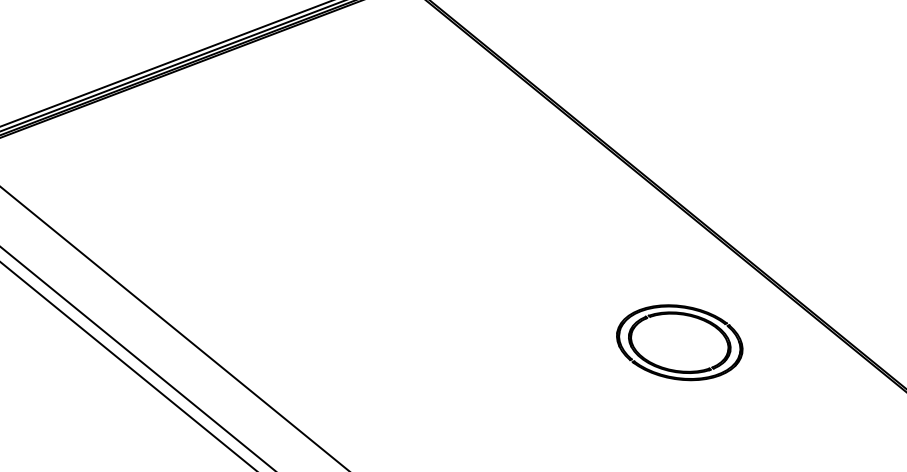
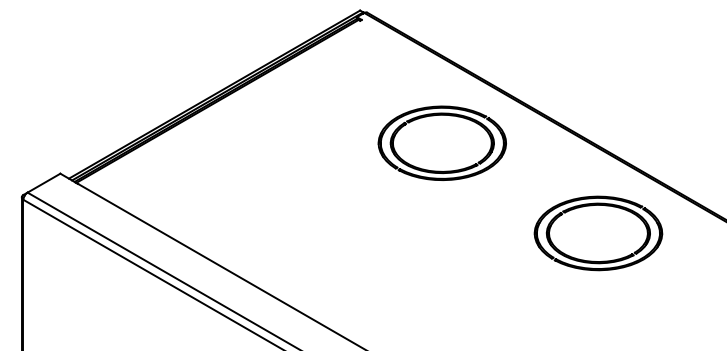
part: (480, 179) -> (441, 142), added
part: (679, 342) -> (598, 233), size x1.43

